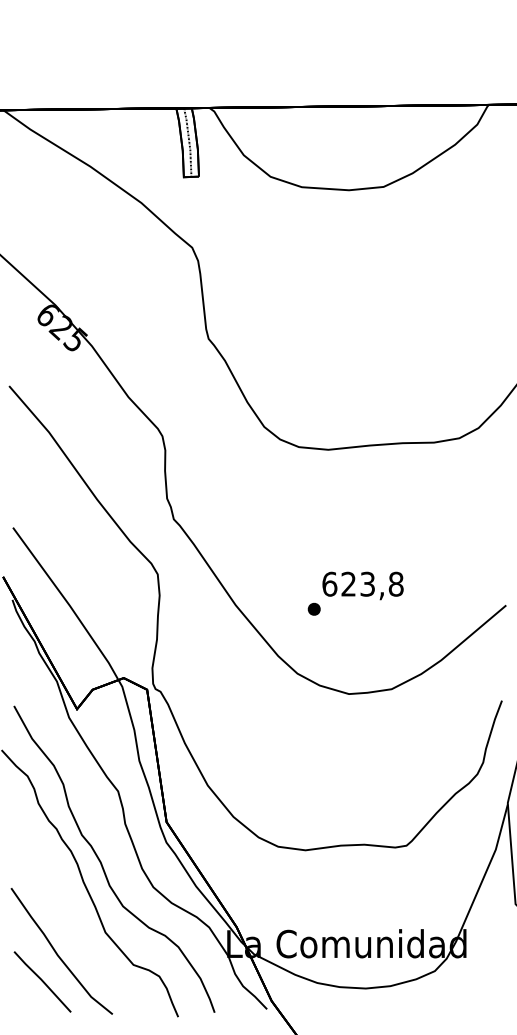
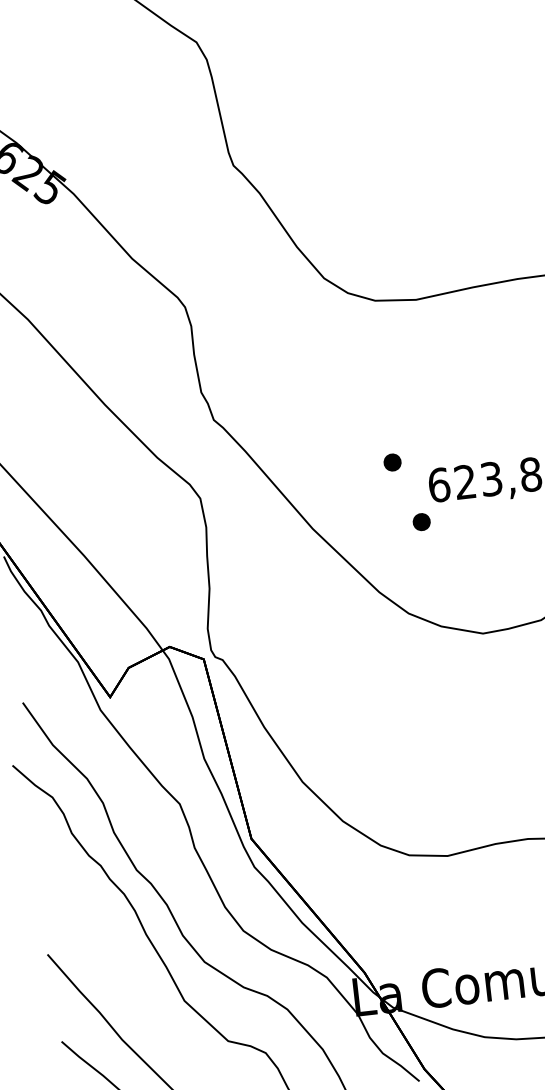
part: (297, 563) -> (391, 461), added

